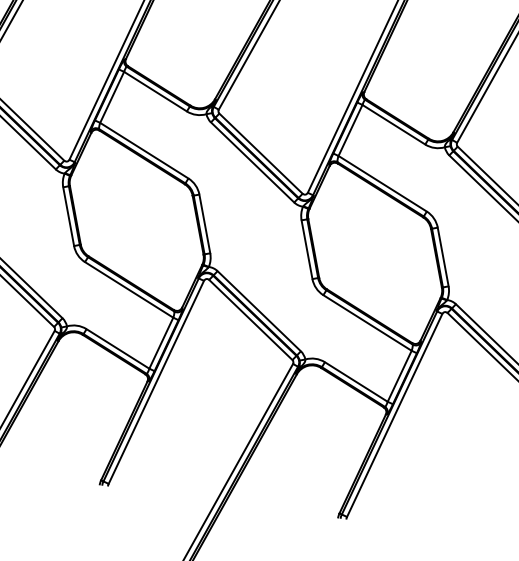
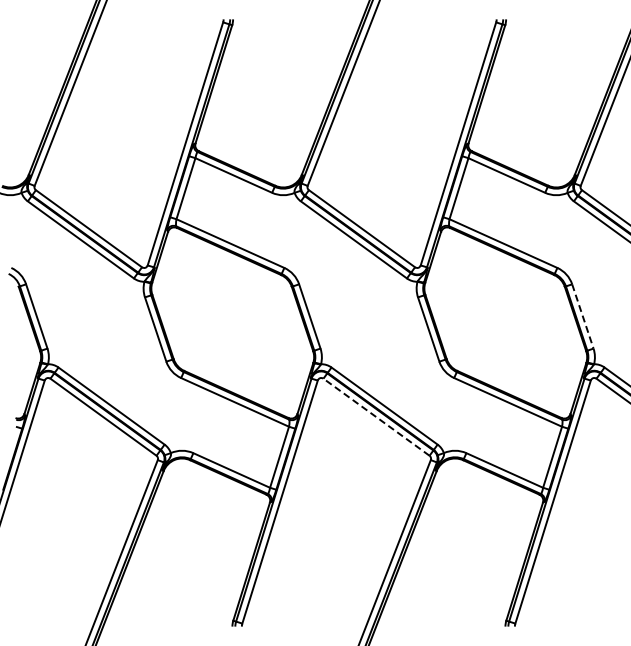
line: (442, 257) -> (582, 316), solid -> dashed
line: (250, 320) -> (376, 417), solid -> dashed

